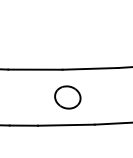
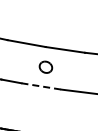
part: (67, 98) -> (45, 67), size x0.7
line: (66, 125) -> (41, 86), solid -> dashed

